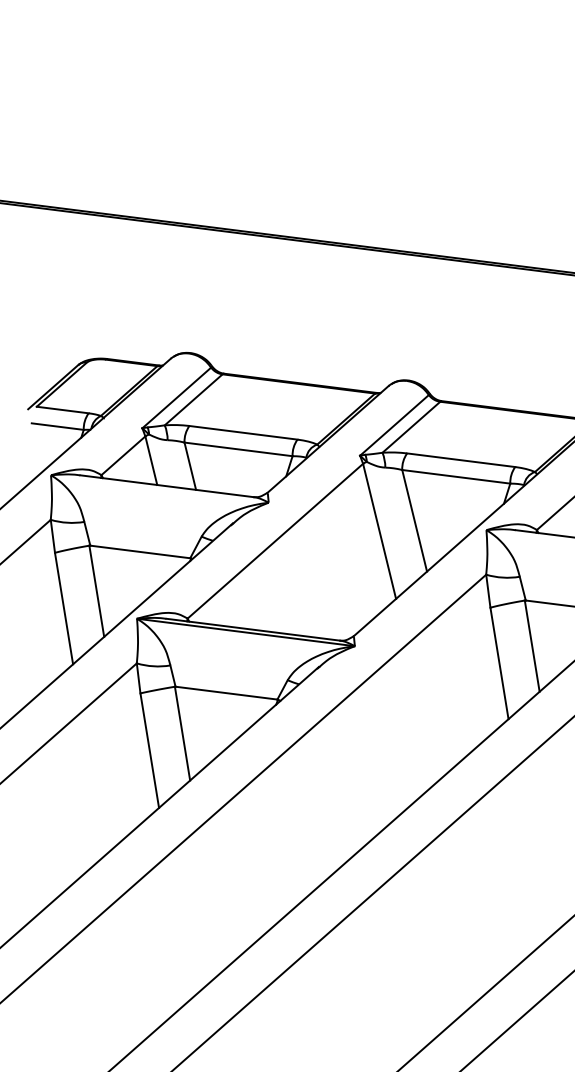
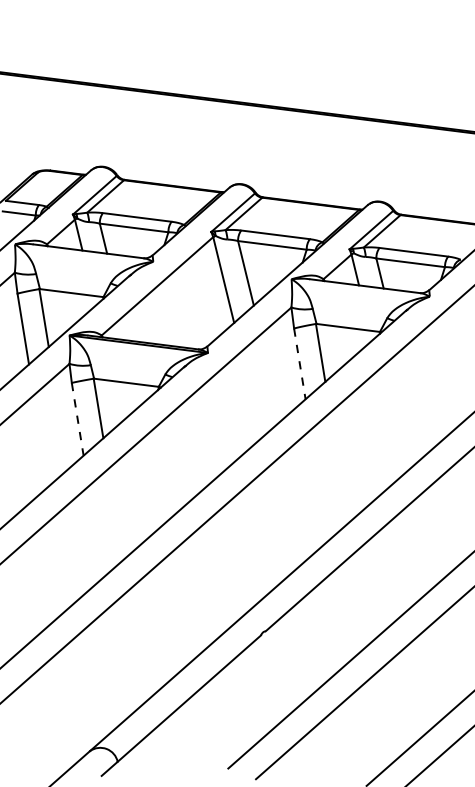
line: (498, 662) -> (299, 363), solid -> dashed
line: (149, 750) -> (77, 419), solid -> dashed

